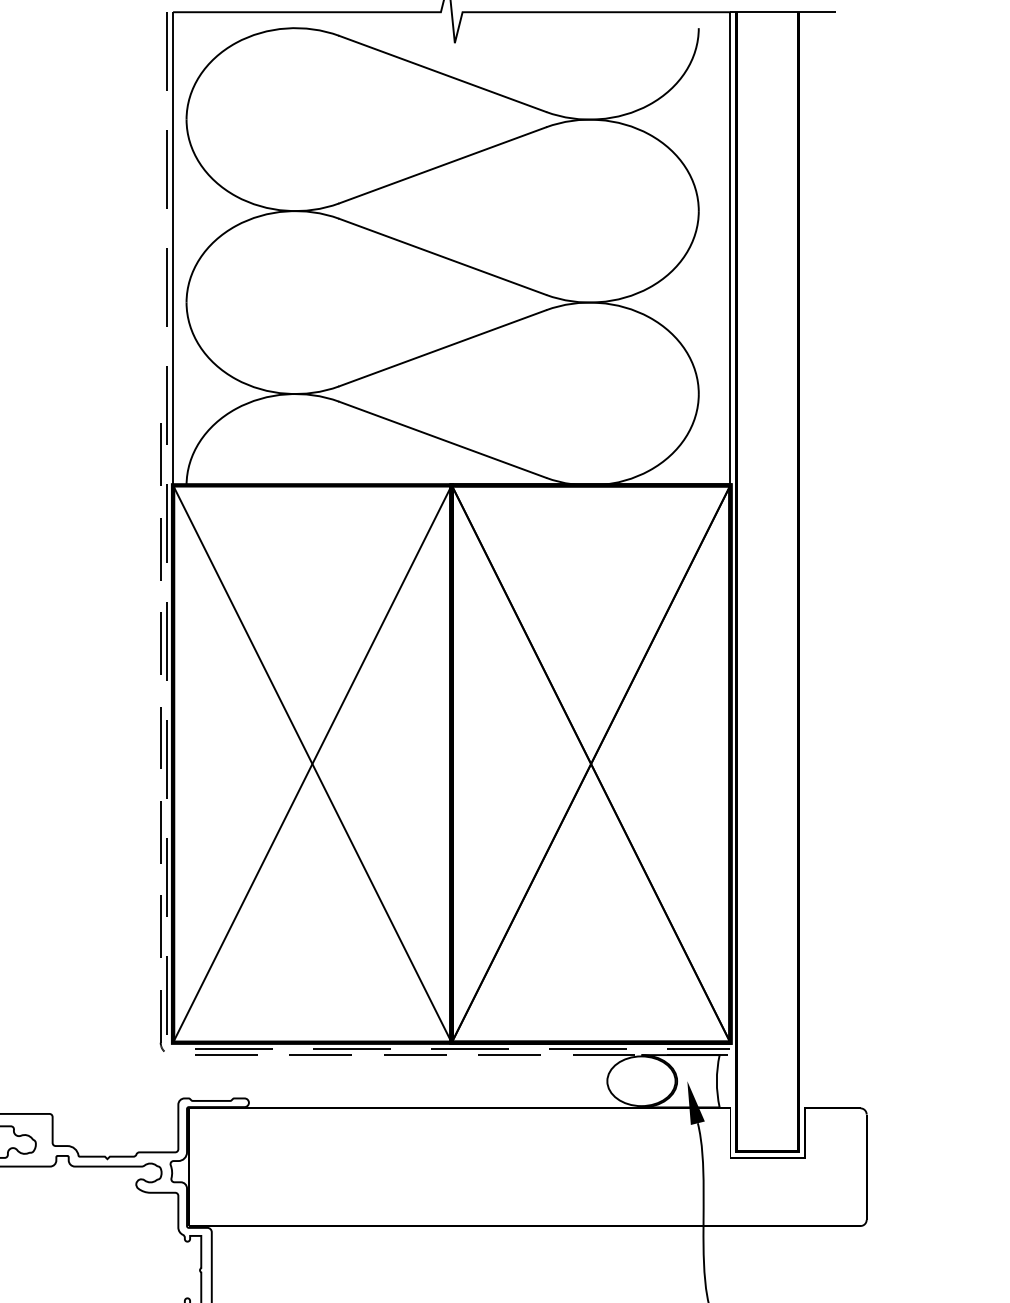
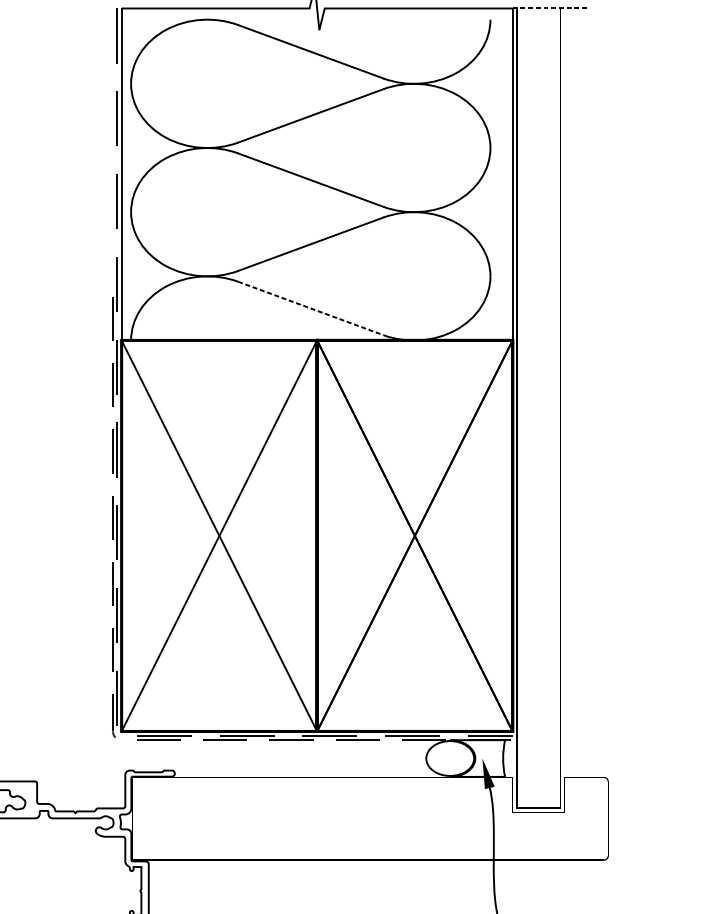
line: (783, 12) -> (549, 8), solid -> dashed
line: (443, 439) -> (311, 308), solid -> dashed

